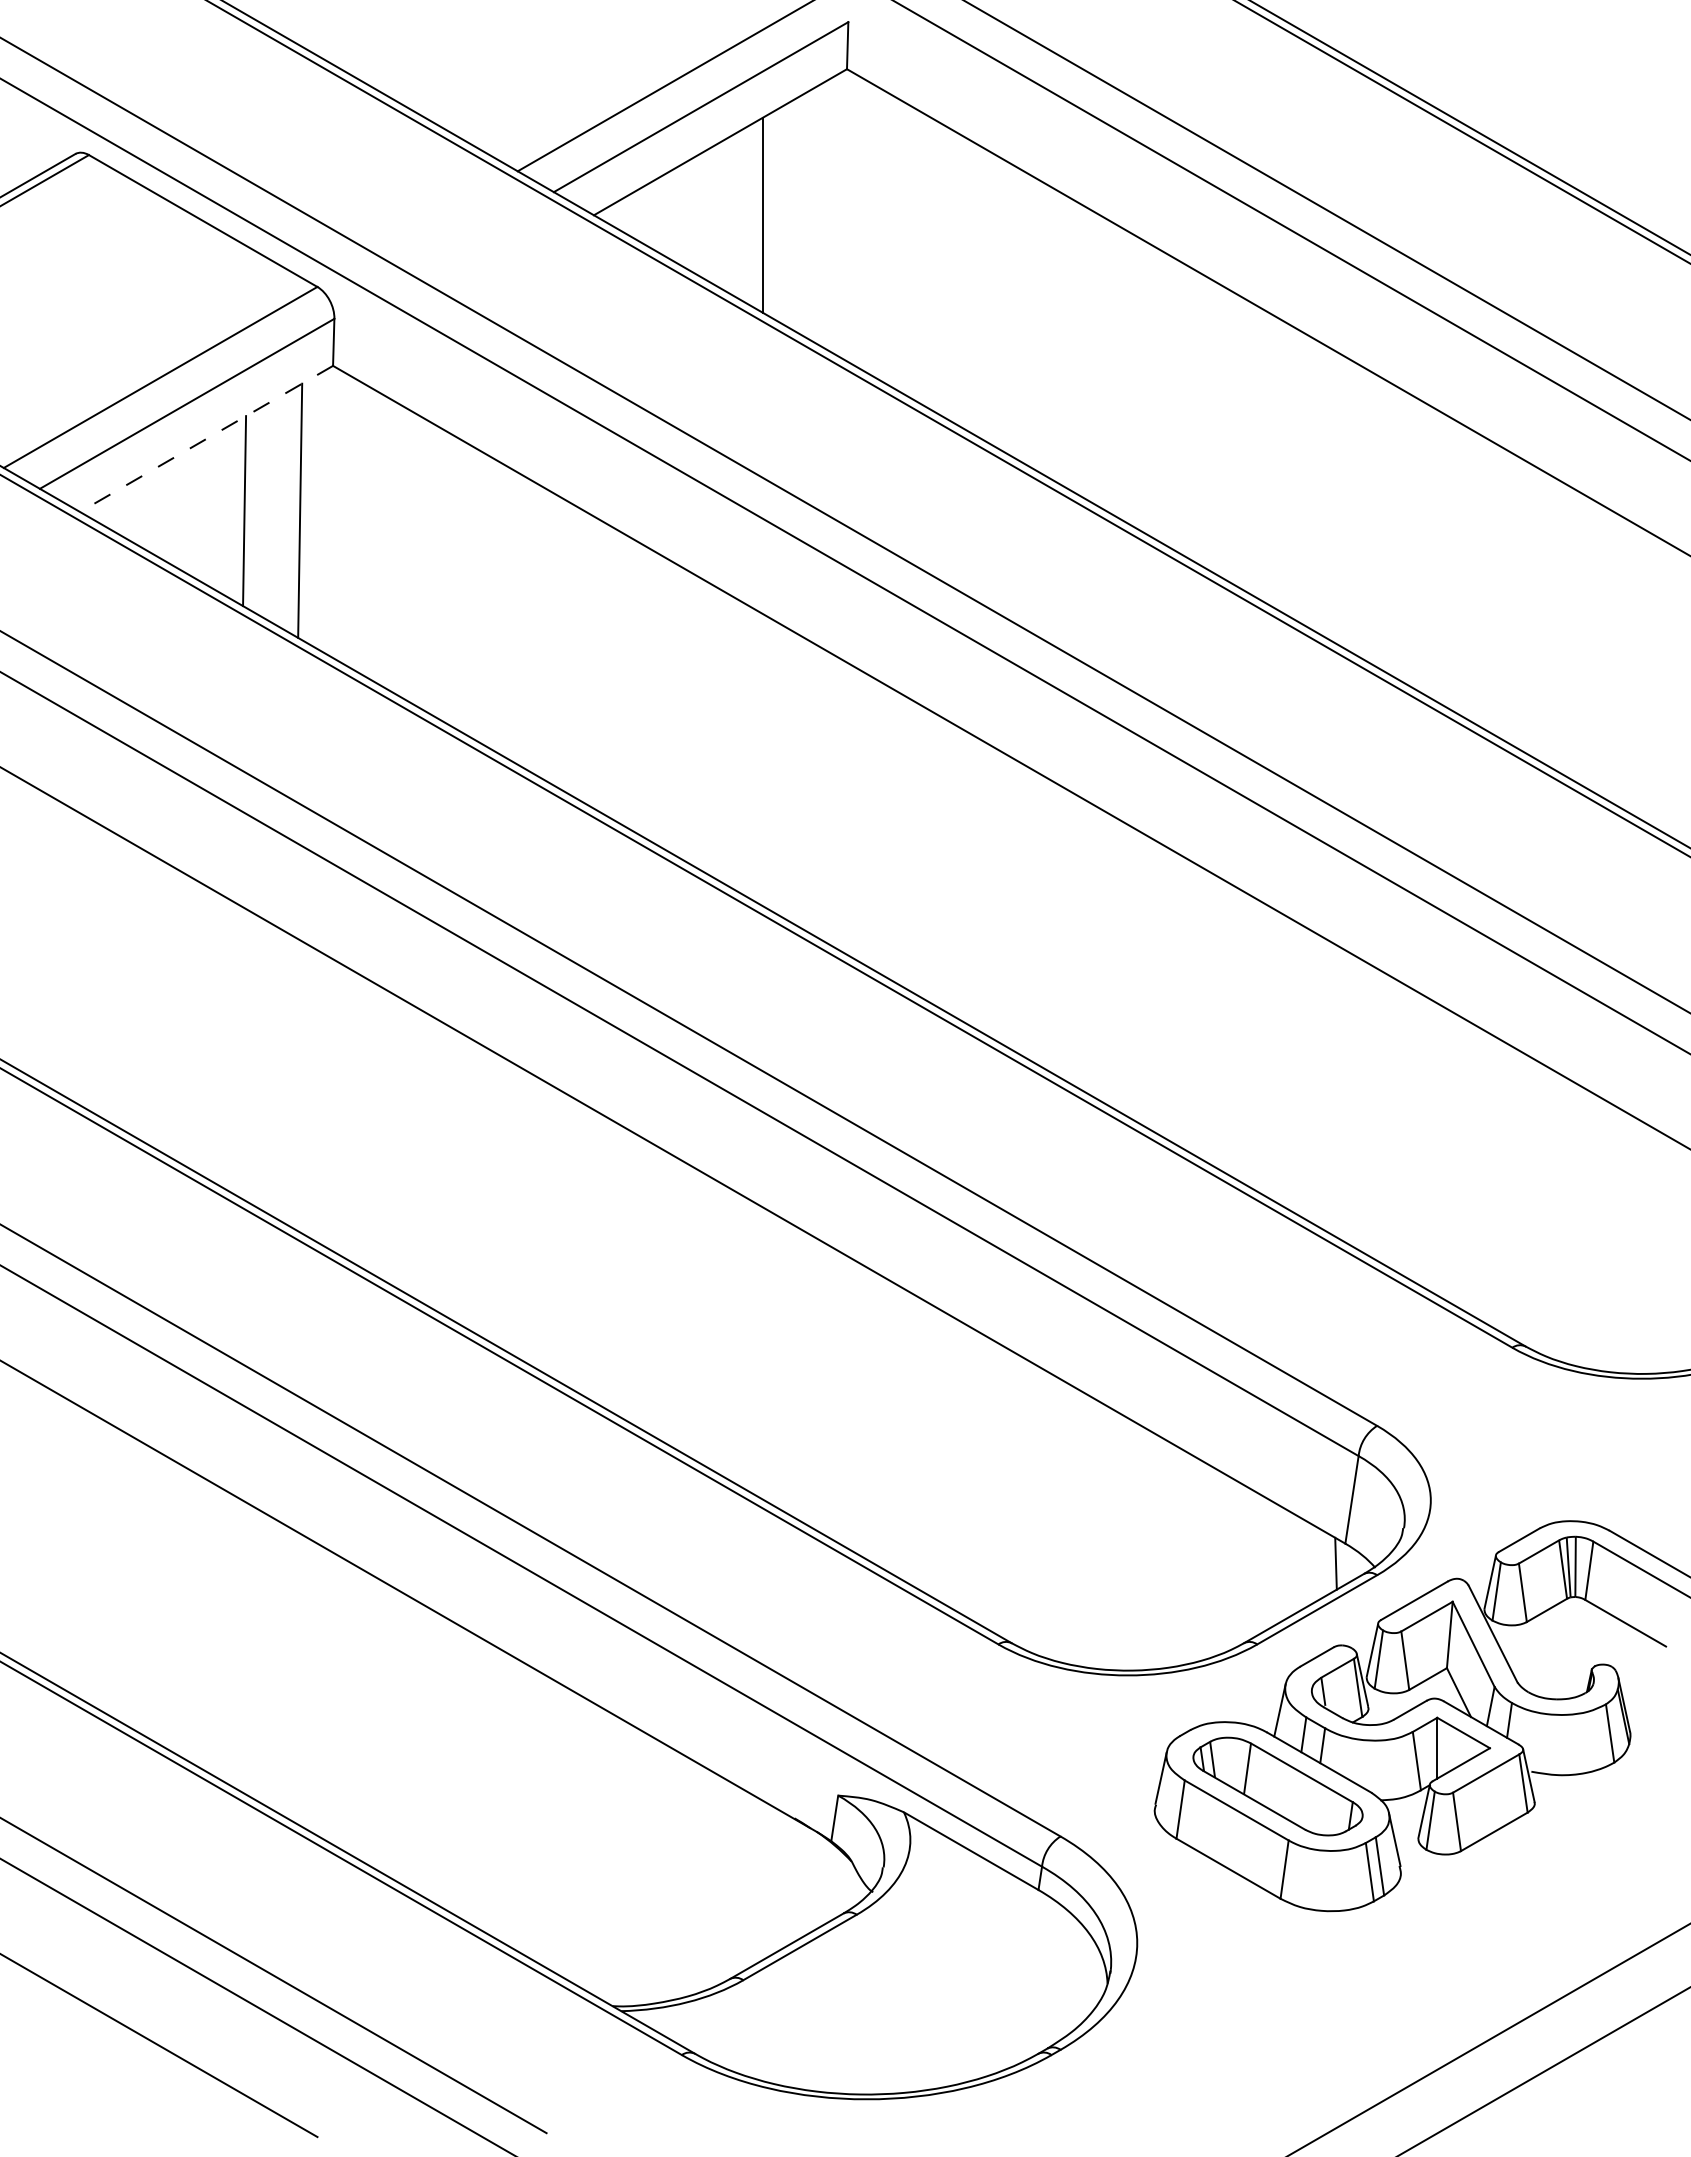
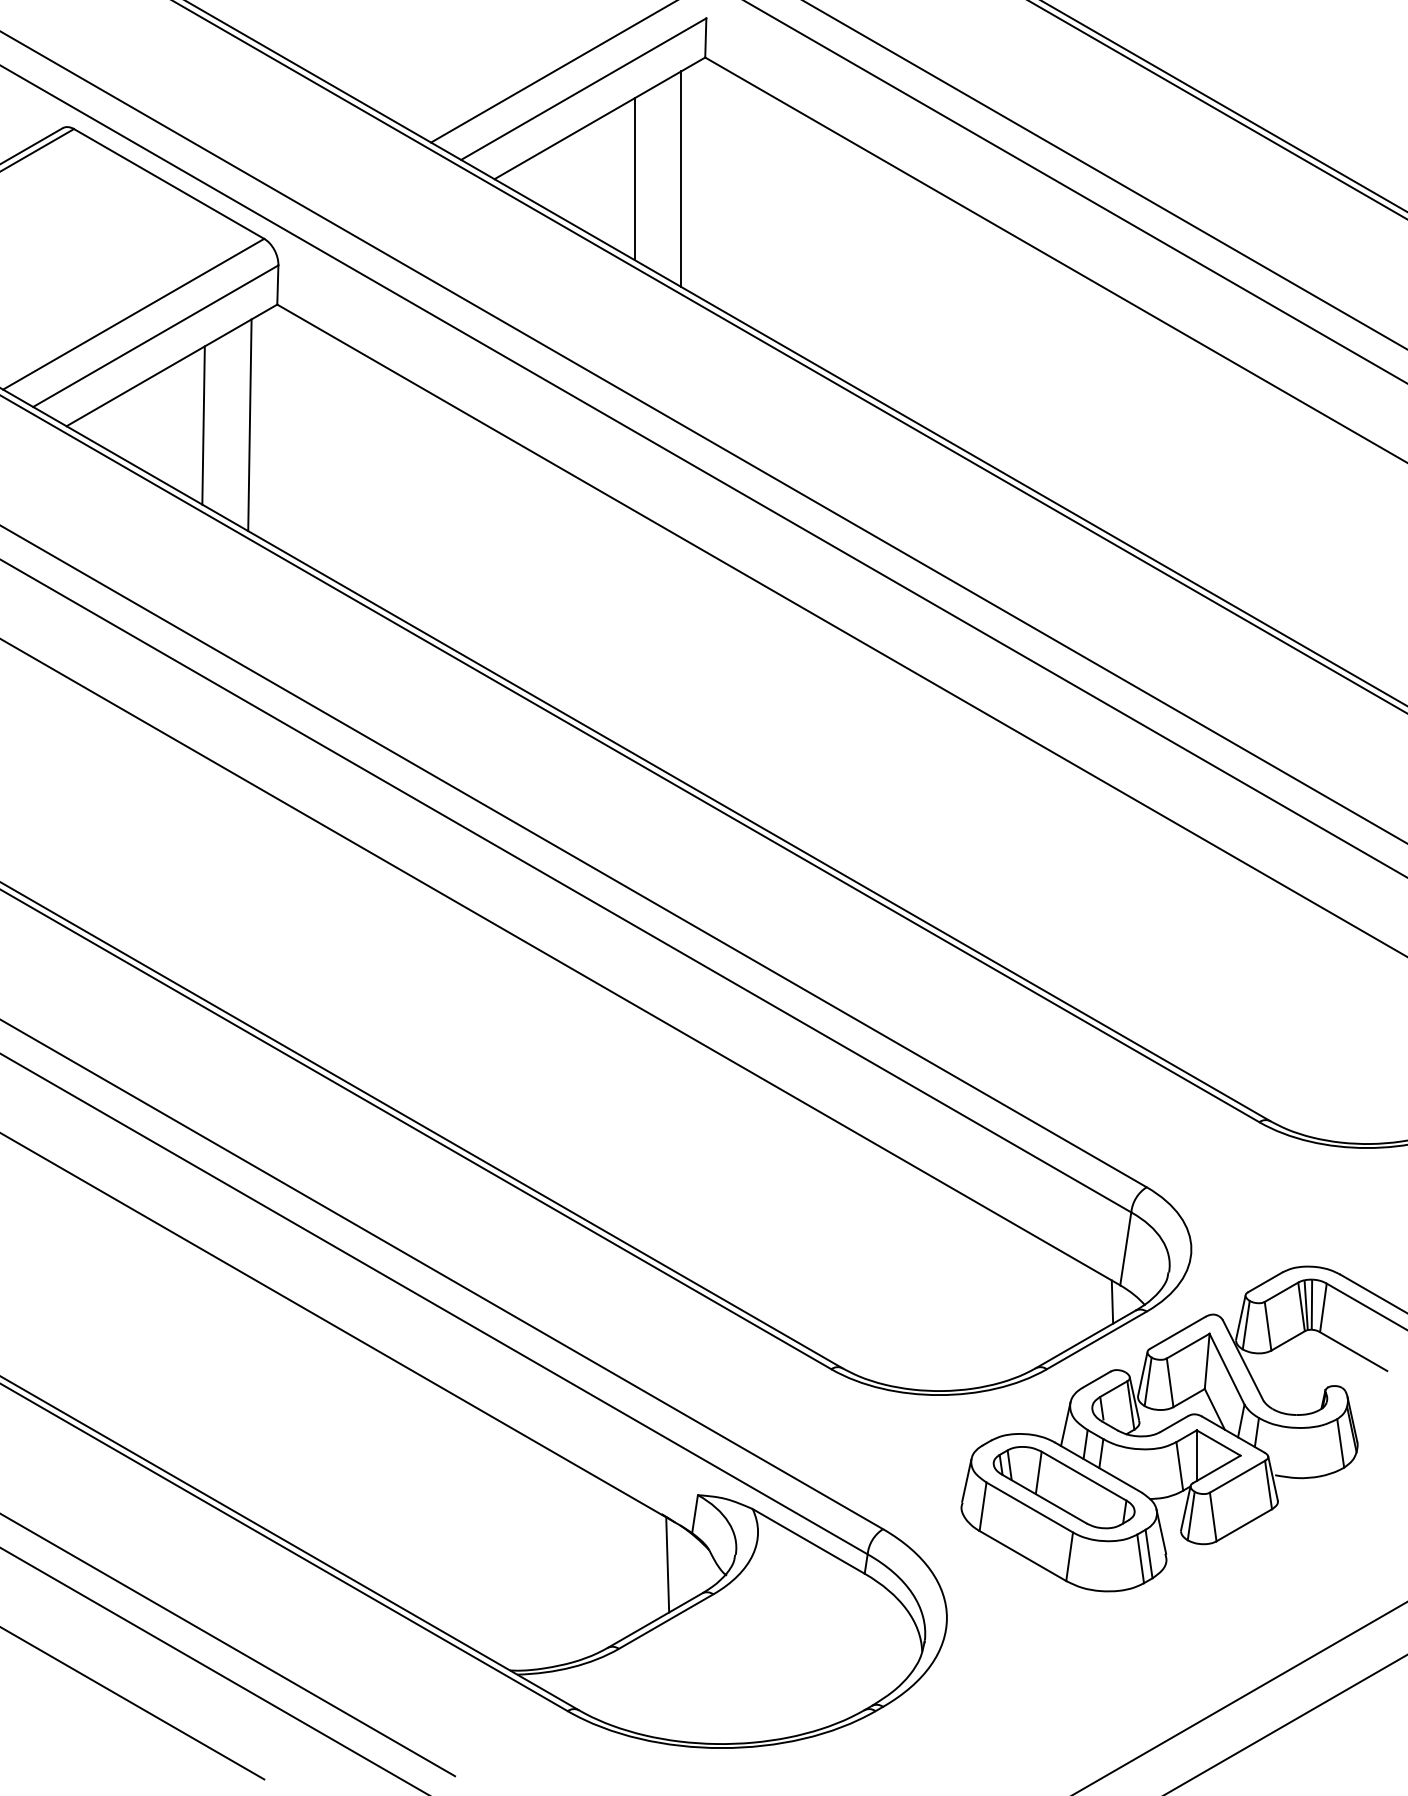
line: (818, 214) -> (681, 178), added
line: (206, 439) -> (171, 365), dashed -> solid
line: (801, 1879) -> (667, 1564), added

